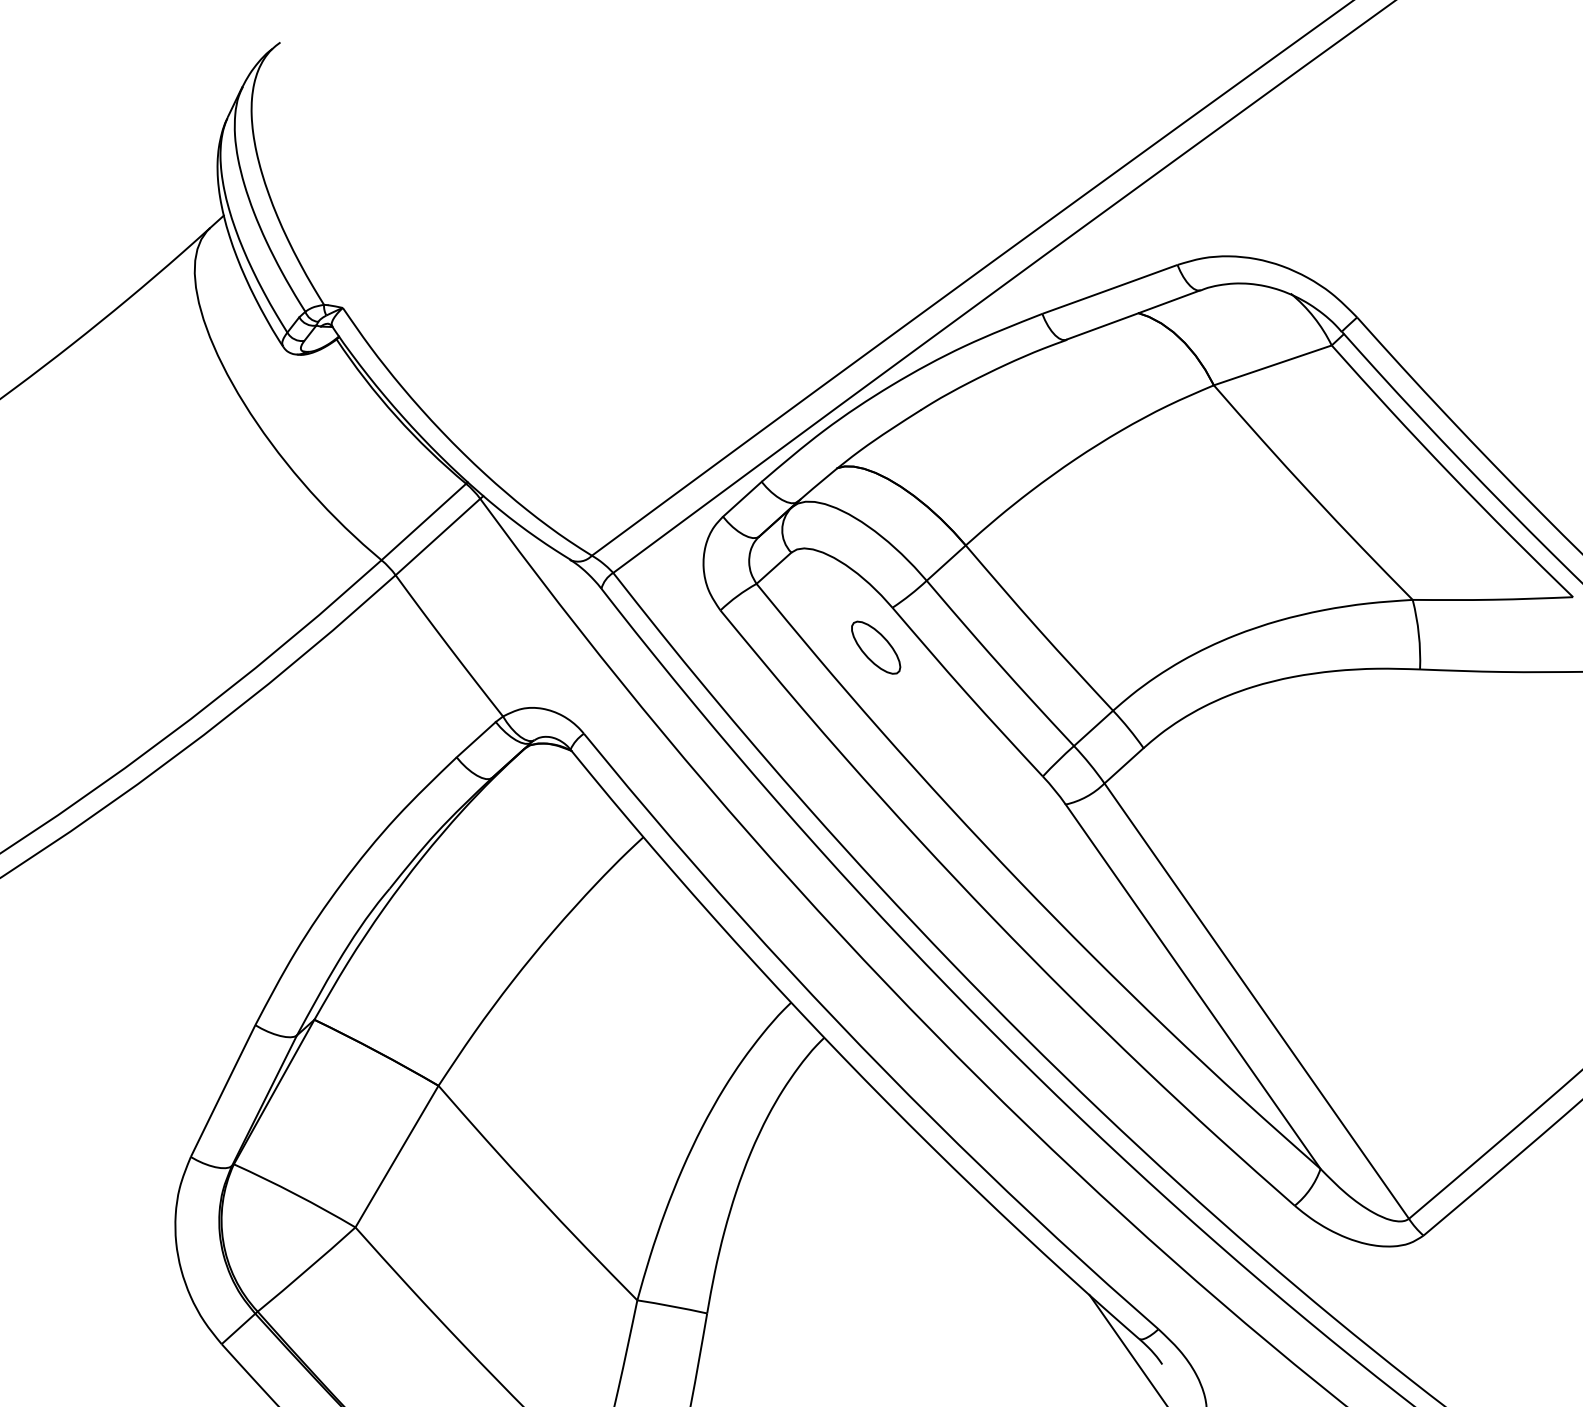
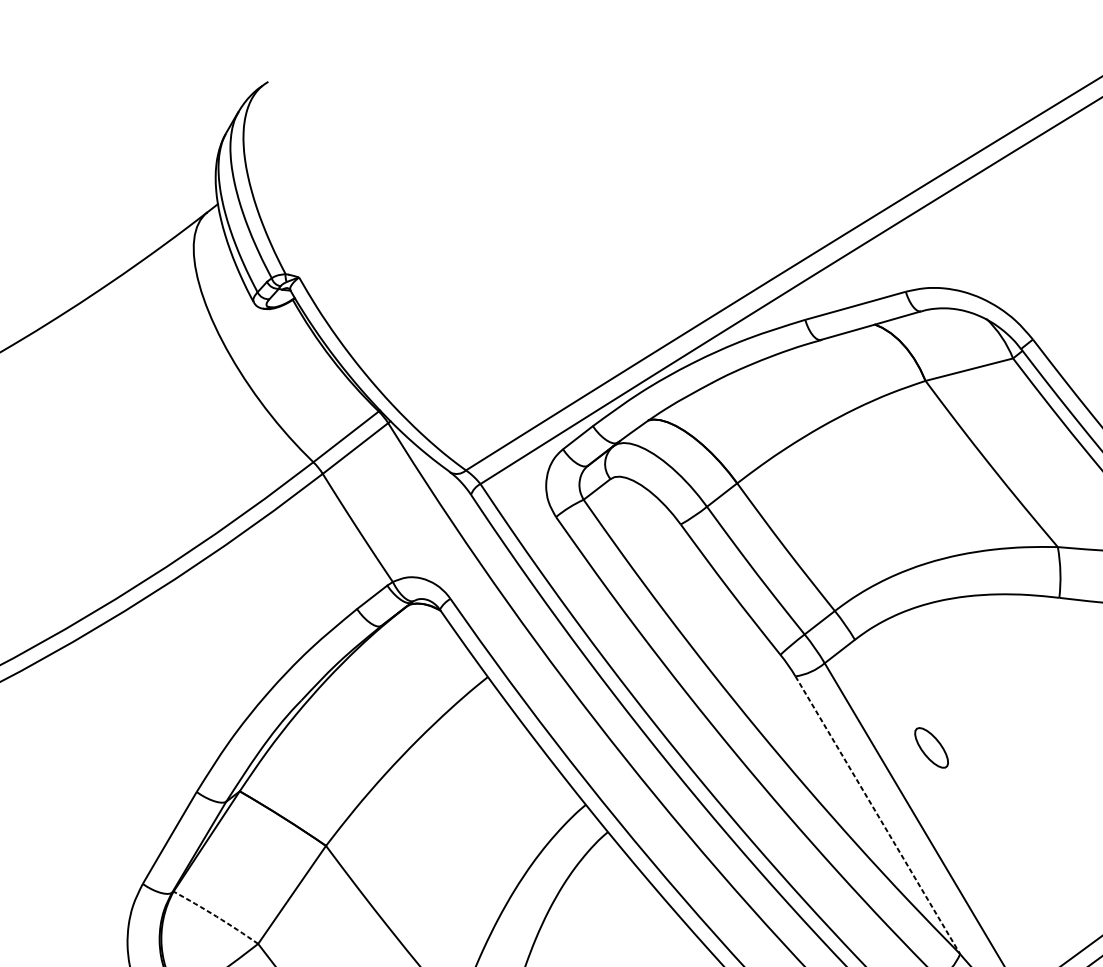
part: (876, 647) -> (931, 747), moved
line: (1193, 987) -> (878, 815), solid -> dashed
arc: (295, 1194) -> (216, 916), solid -> dashed

